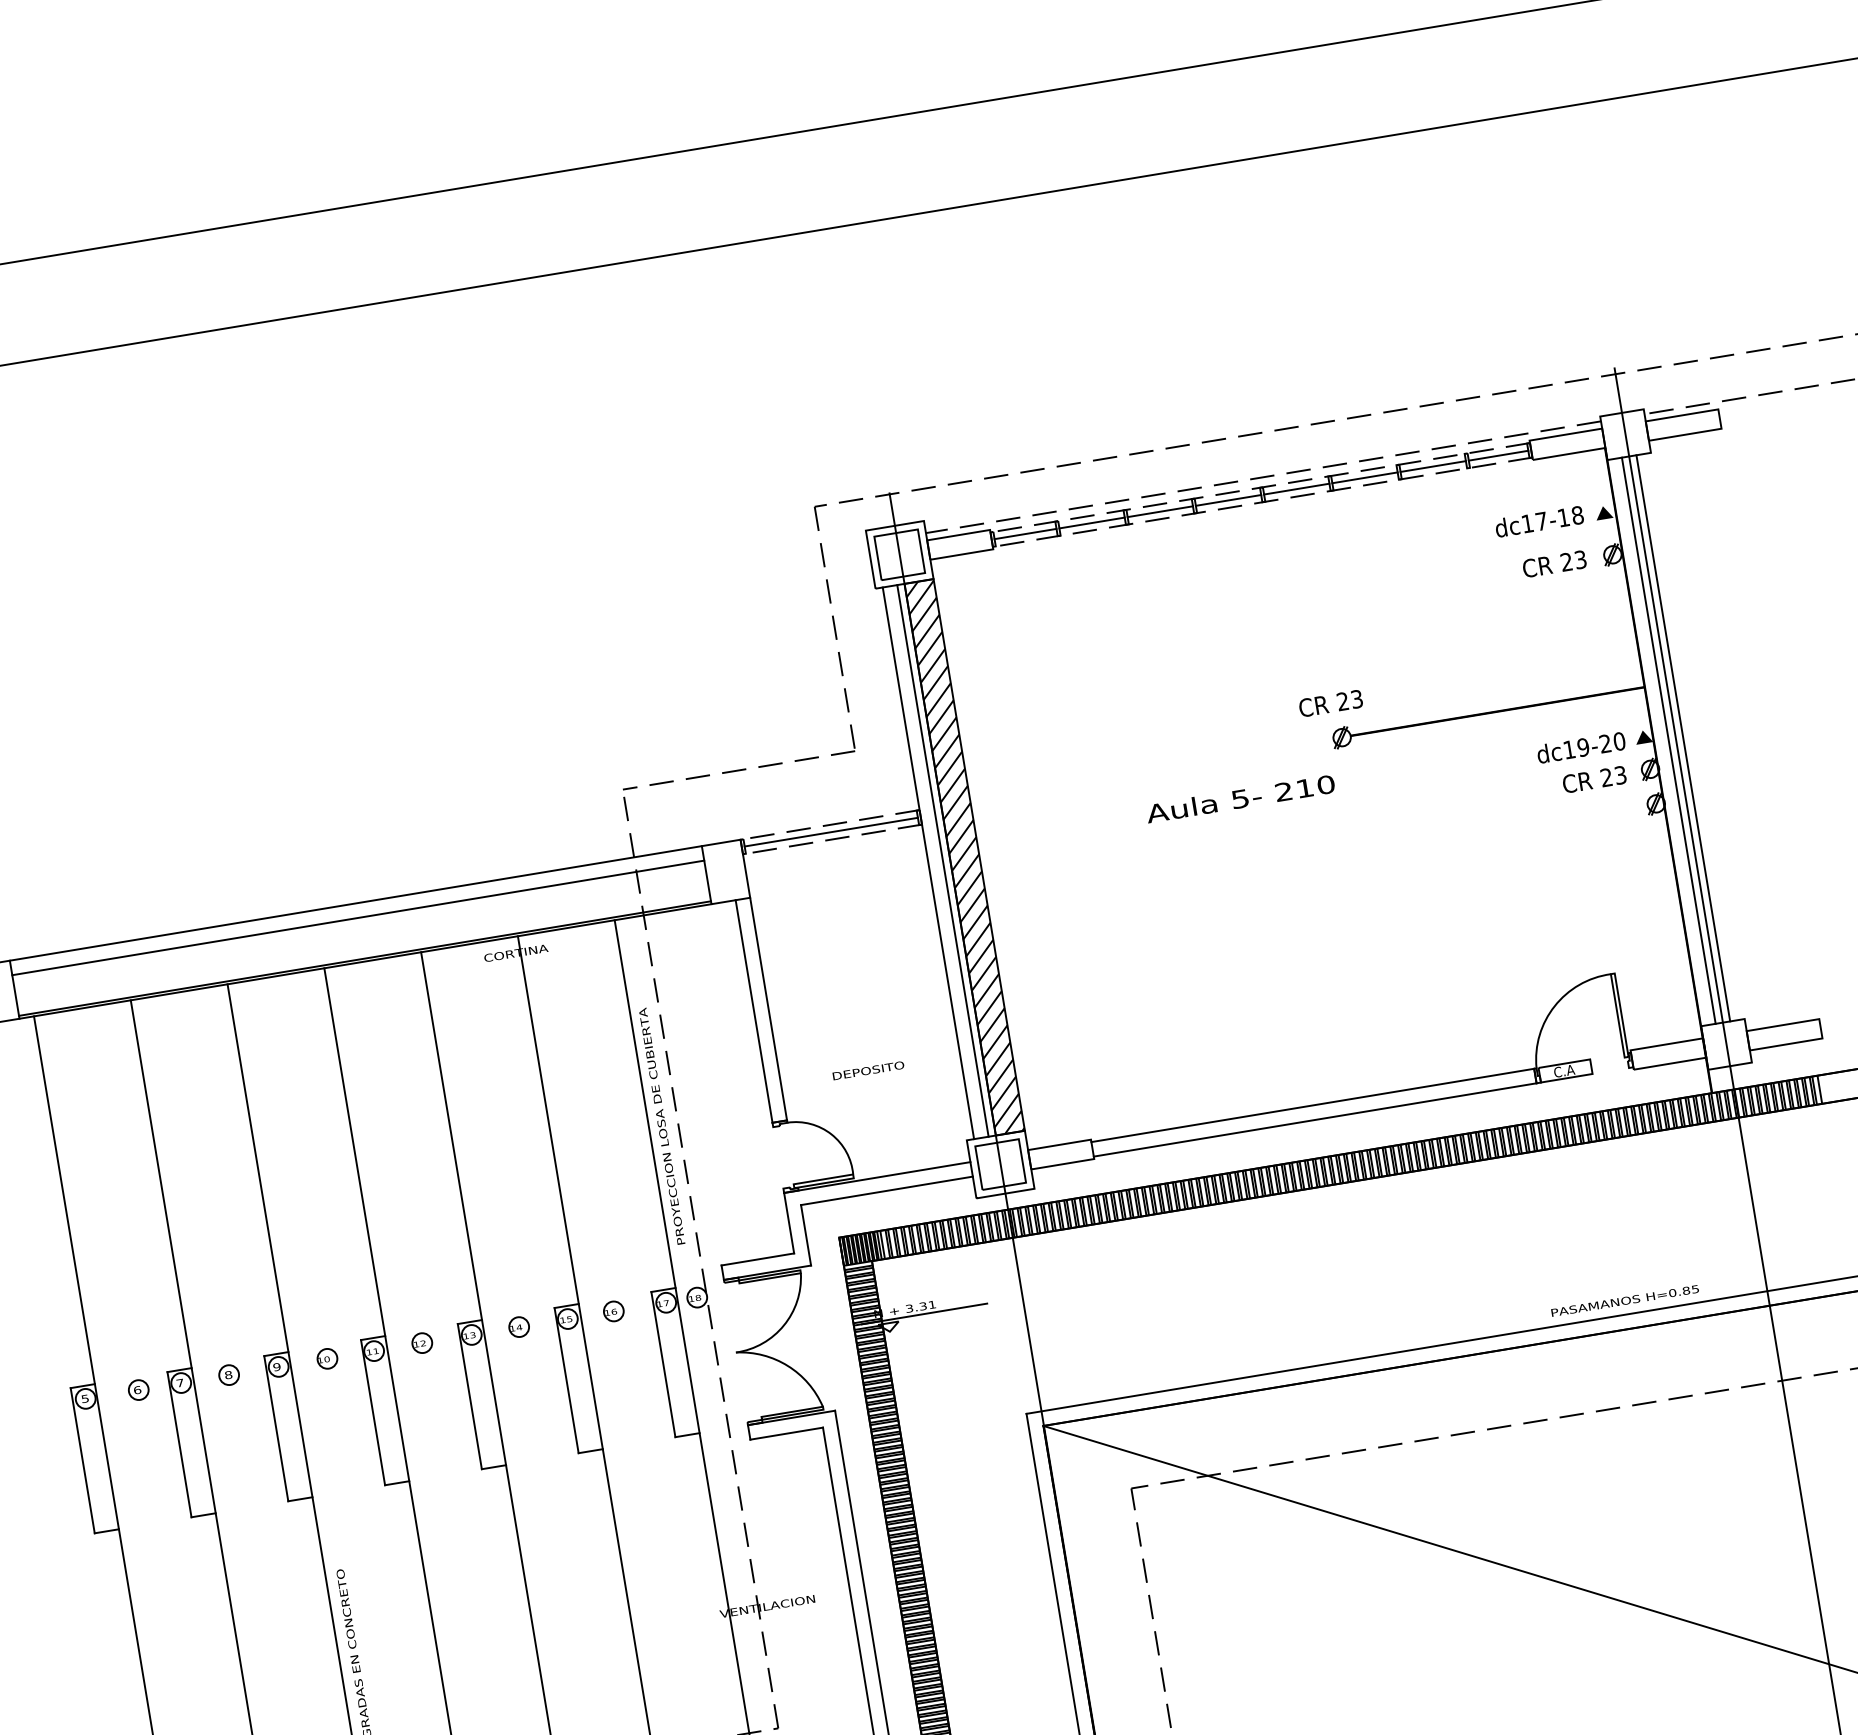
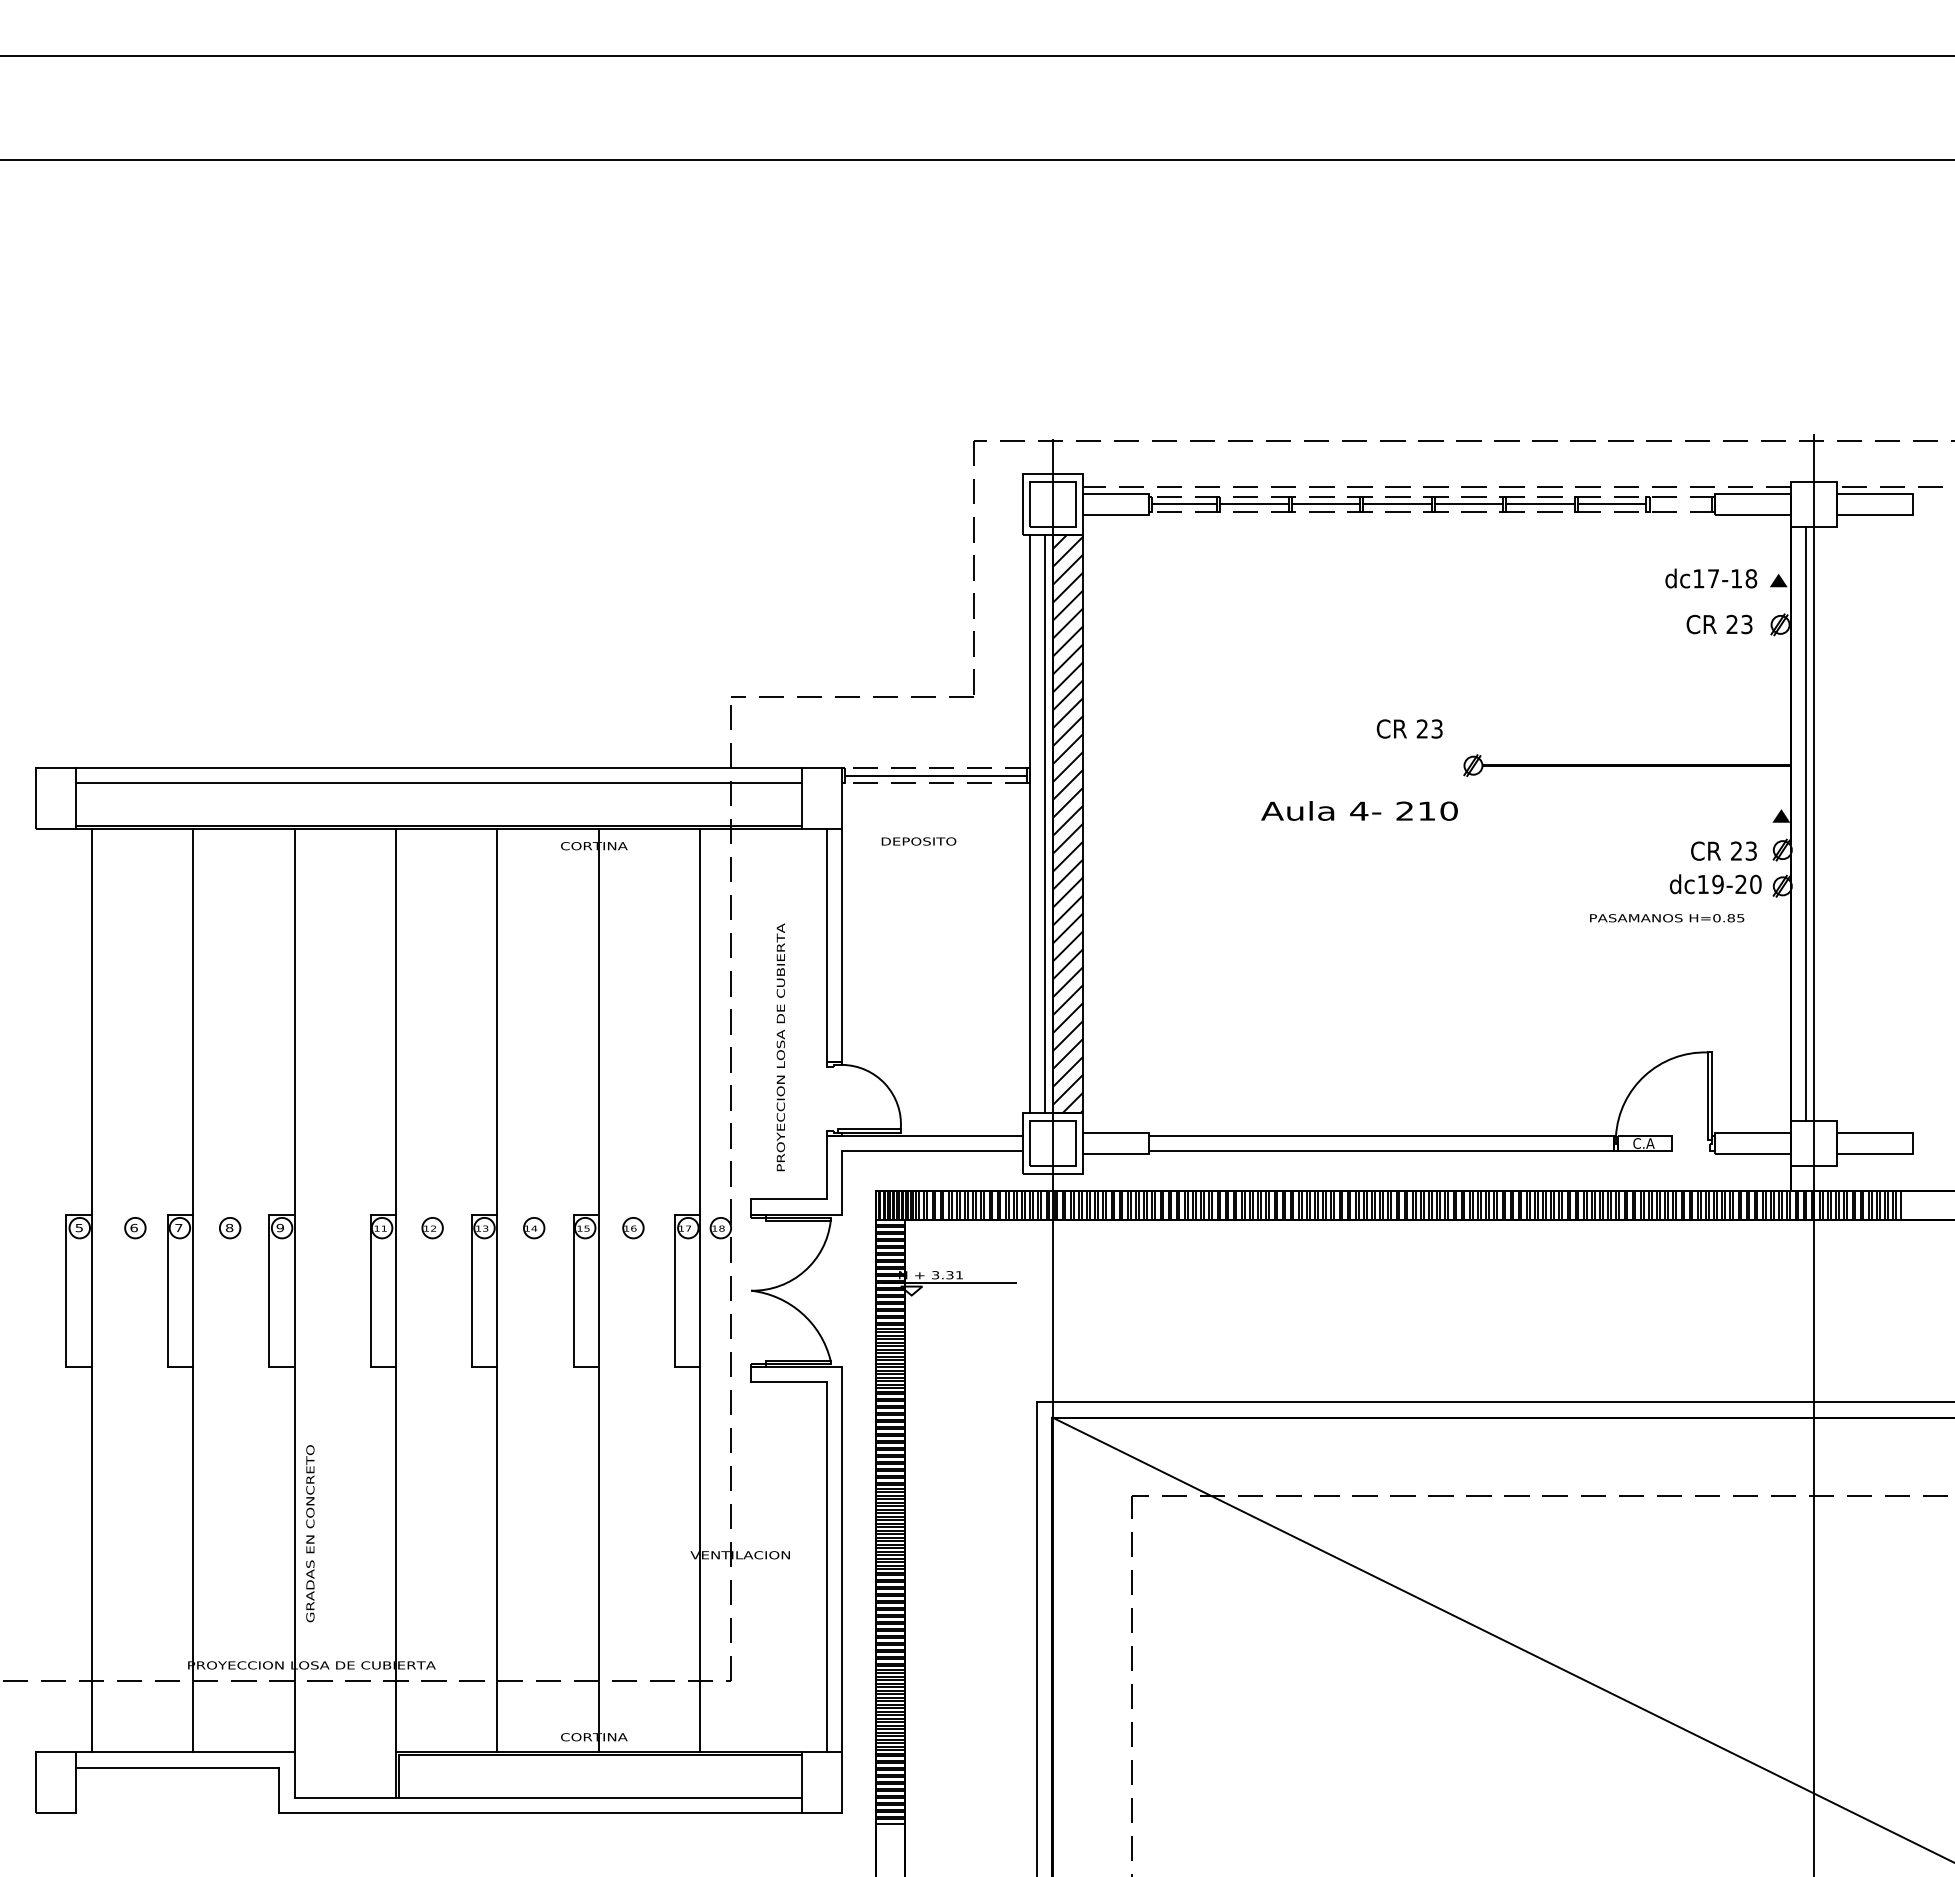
line: (1498, 455) -> (1680, 504), removed
text: (1330, 703) -> (1409, 728), moved
line: (1683, 737) -> (1821, 823), removed
text: (1581, 747) -> (1715, 884), moved
text: (1240, 798) -> (1359, 810), 5- -> 4-
text: (868, 1070) -> (918, 841), moved
text: (661, 1126) -> (780, 1047), moved
text: (1625, 1301) -> (1667, 918), moved
part: (327, 1359) -> (333, 1228), removed

